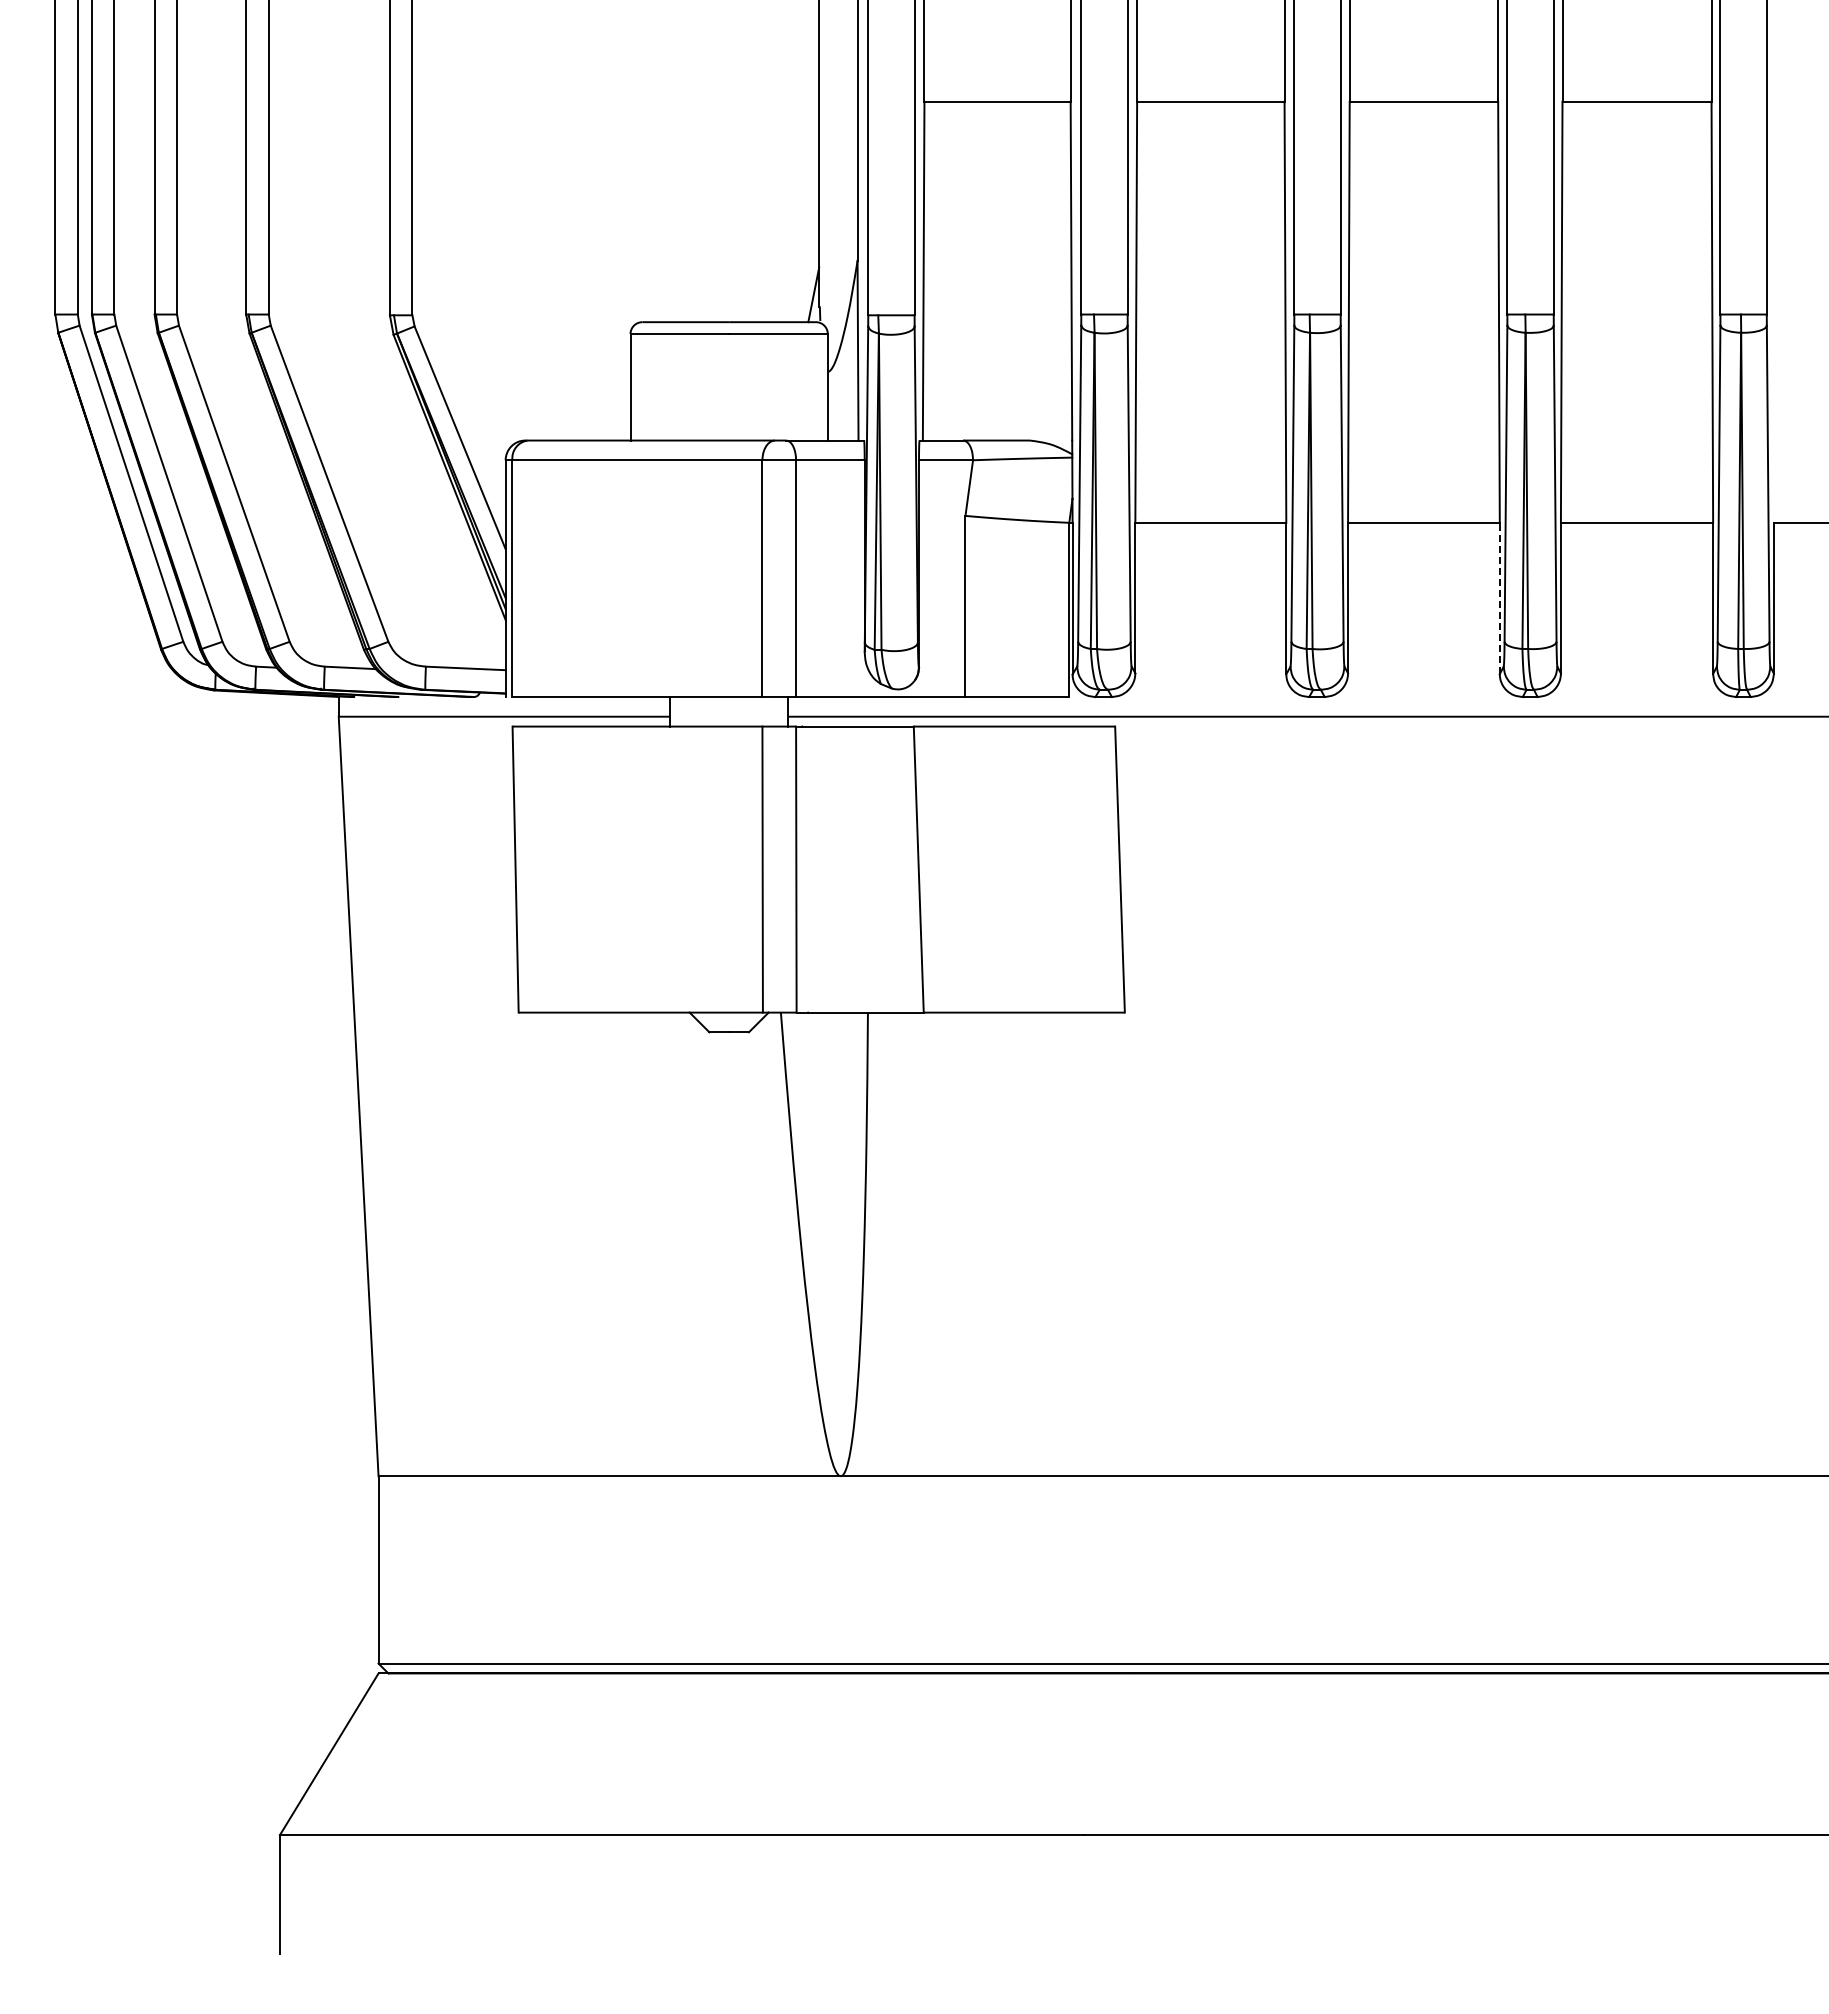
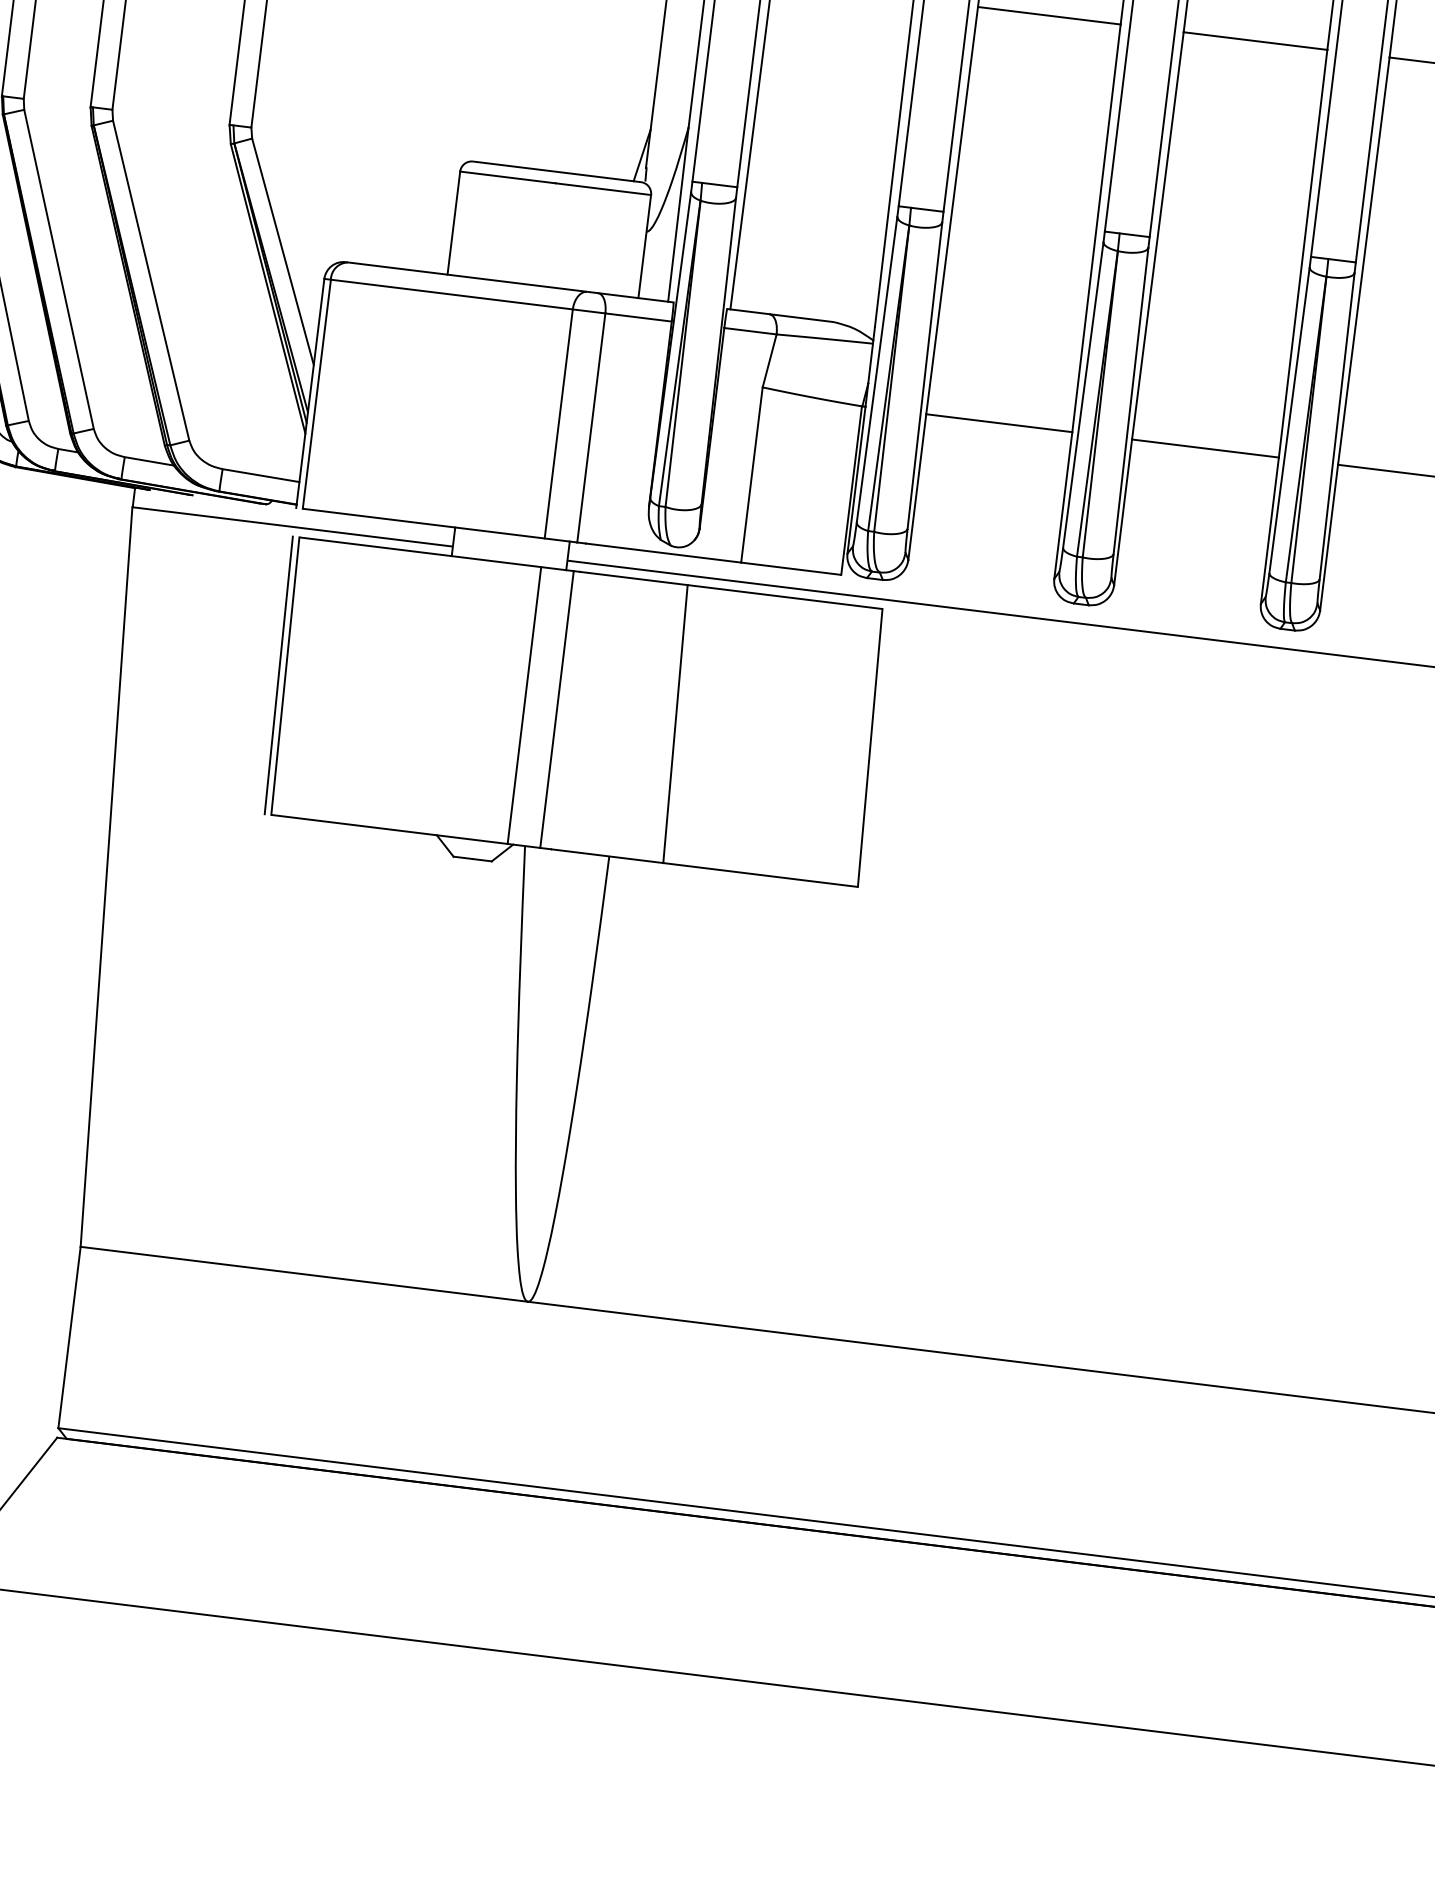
line: (1499, 598) -> (1269, 530), dashed -> solid
line: (508, 869) -> (278, 675), added

